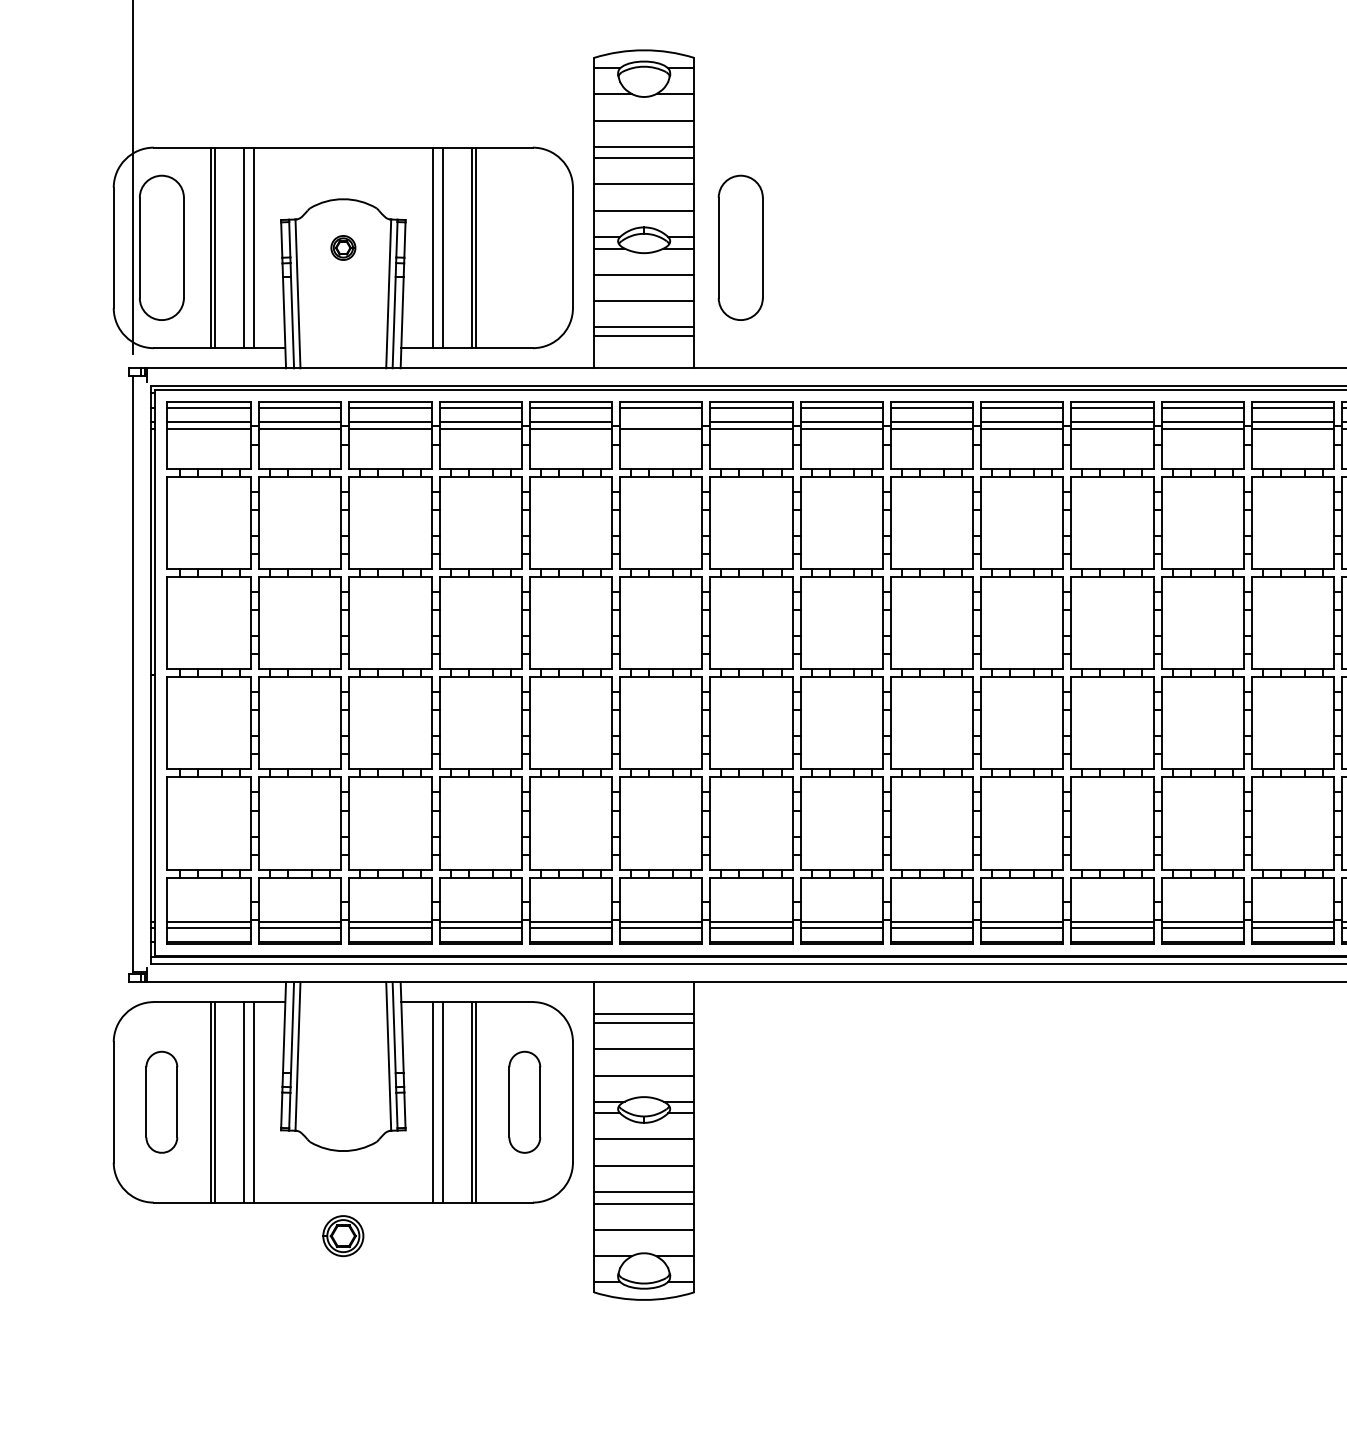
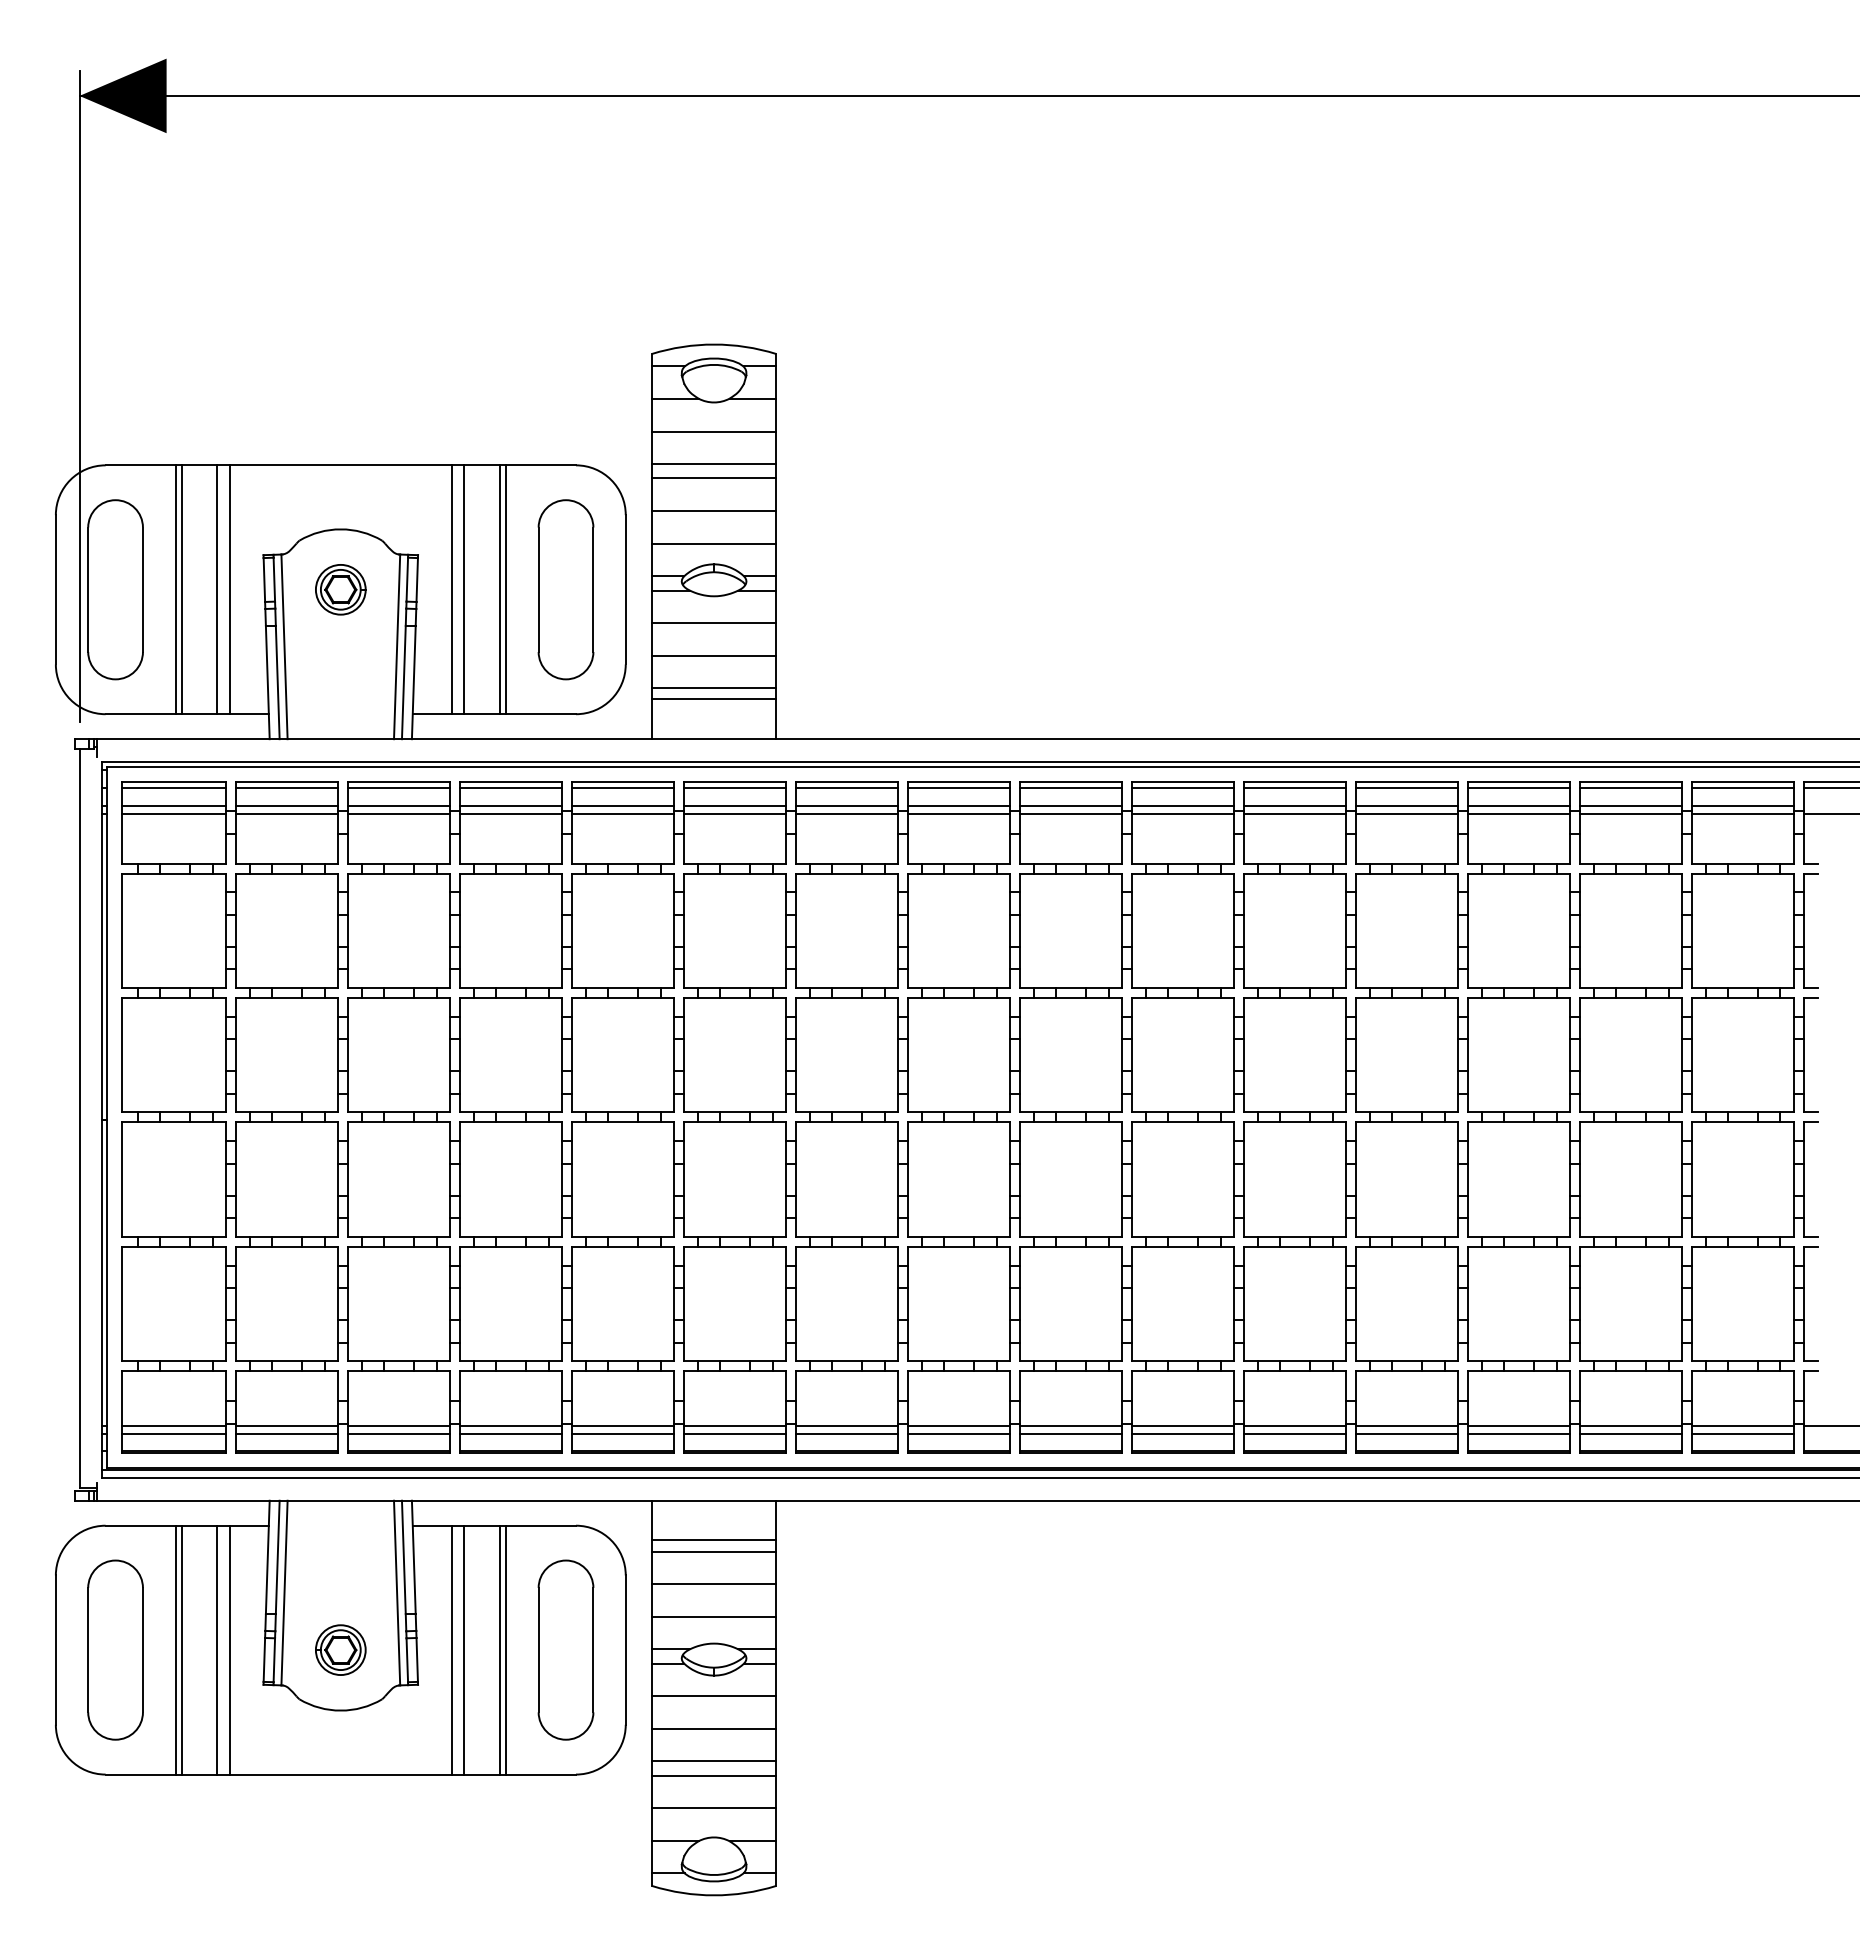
part: (343, 247) -> (340, 589), size x1.67
part: (740, 247) -> (565, 589), moved
line: (661, 422) -> (735, 806), added
part: (161, 1101) -> (115, 1649), size x1.43
part: (524, 1101) -> (565, 1649), size x1.43
part: (343, 1235) -> (340, 1649), moved

